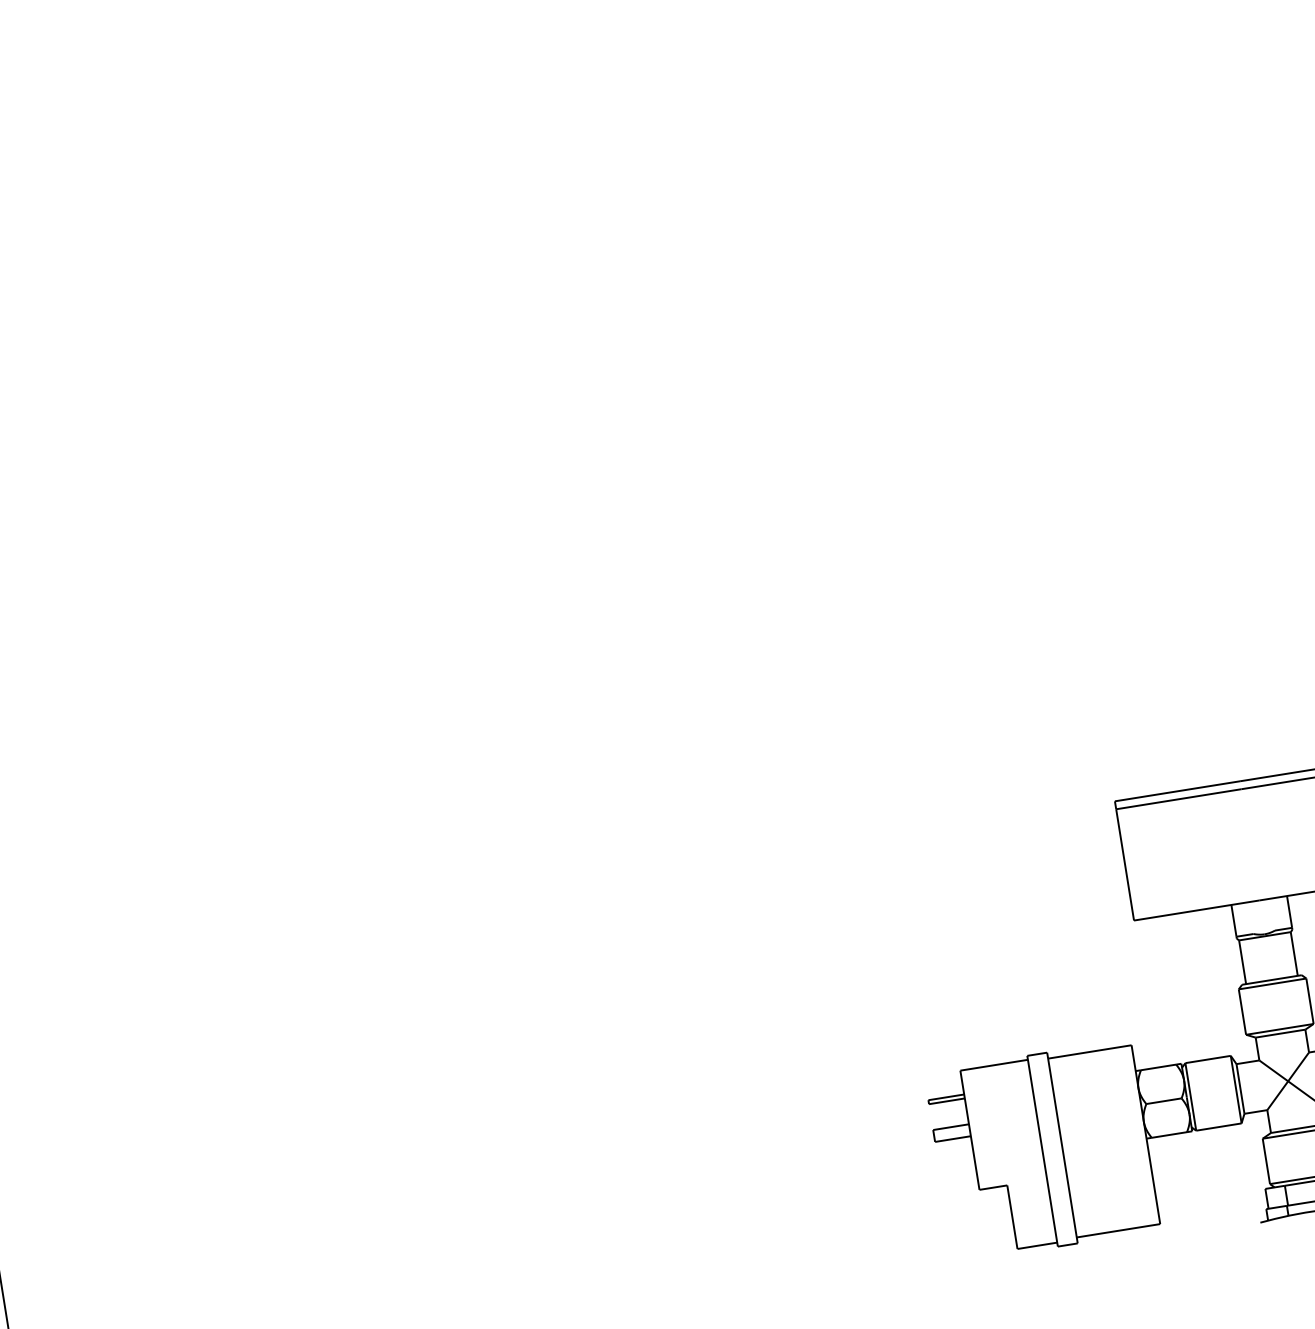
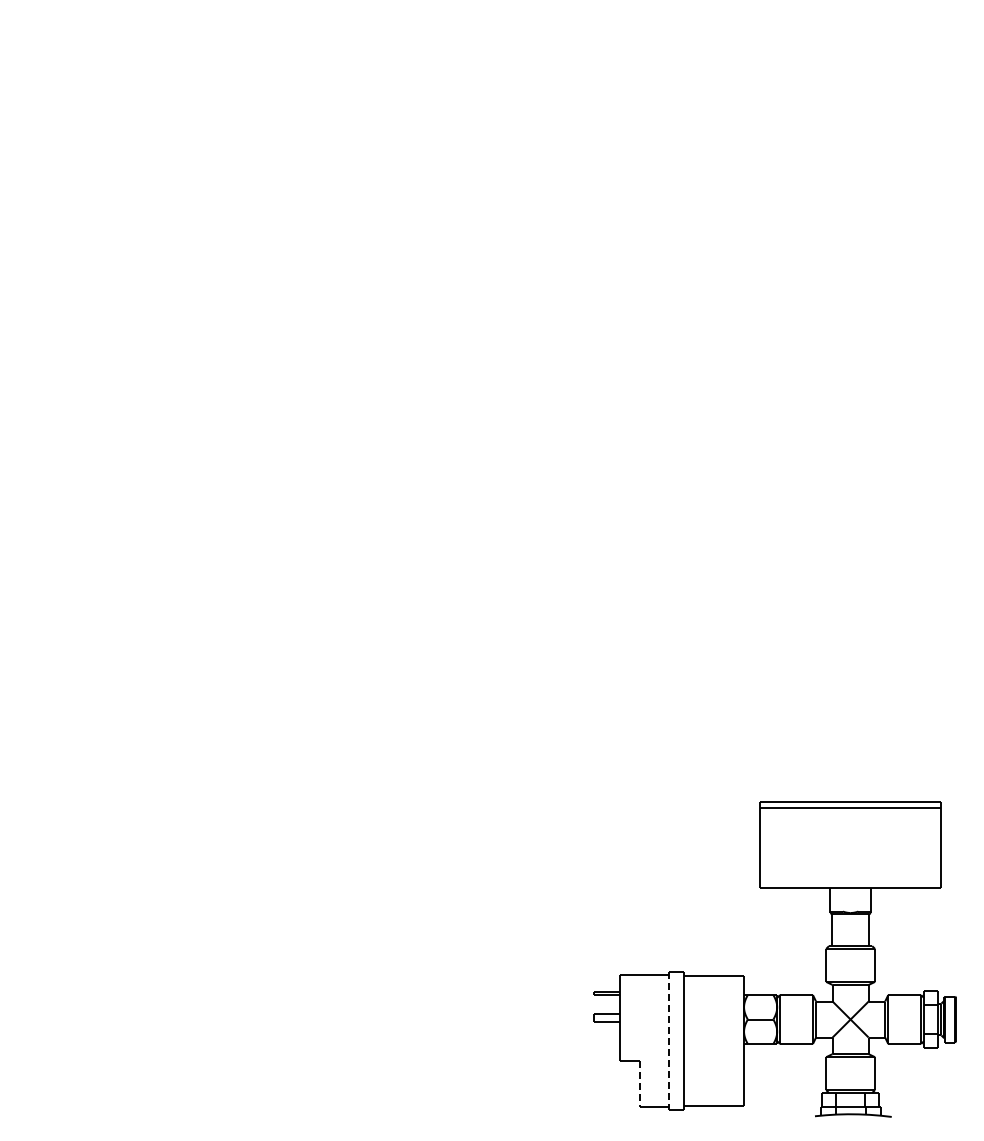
line: (1043, 1151) -> (669, 1041), solid -> dashed
line: (1012, 1217) -> (640, 1084), solid -> dashed

